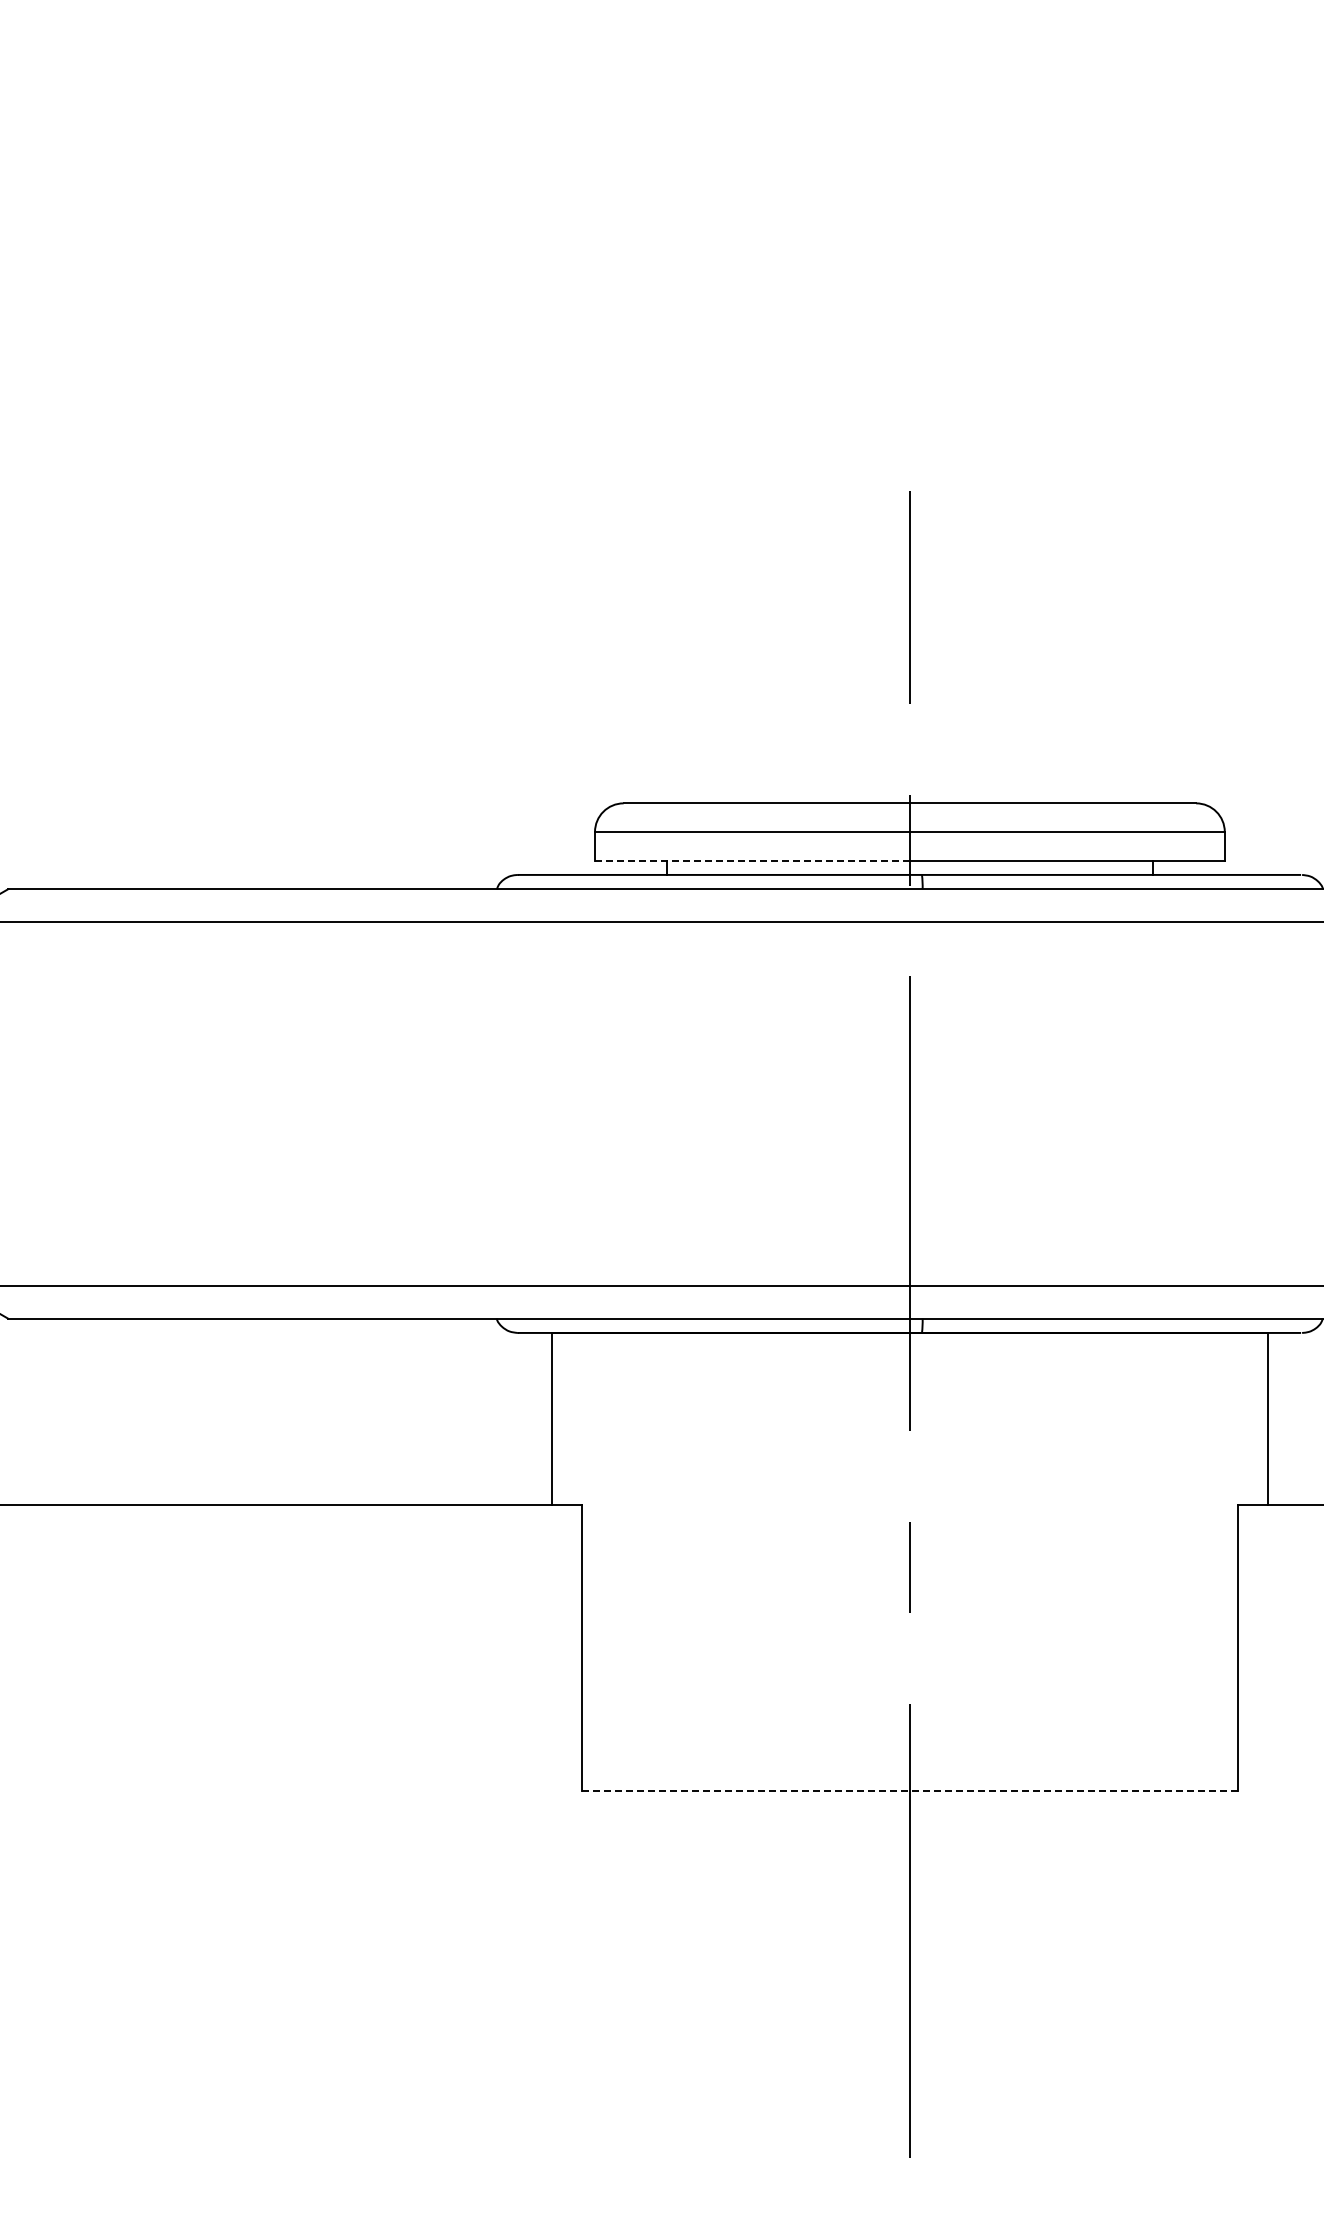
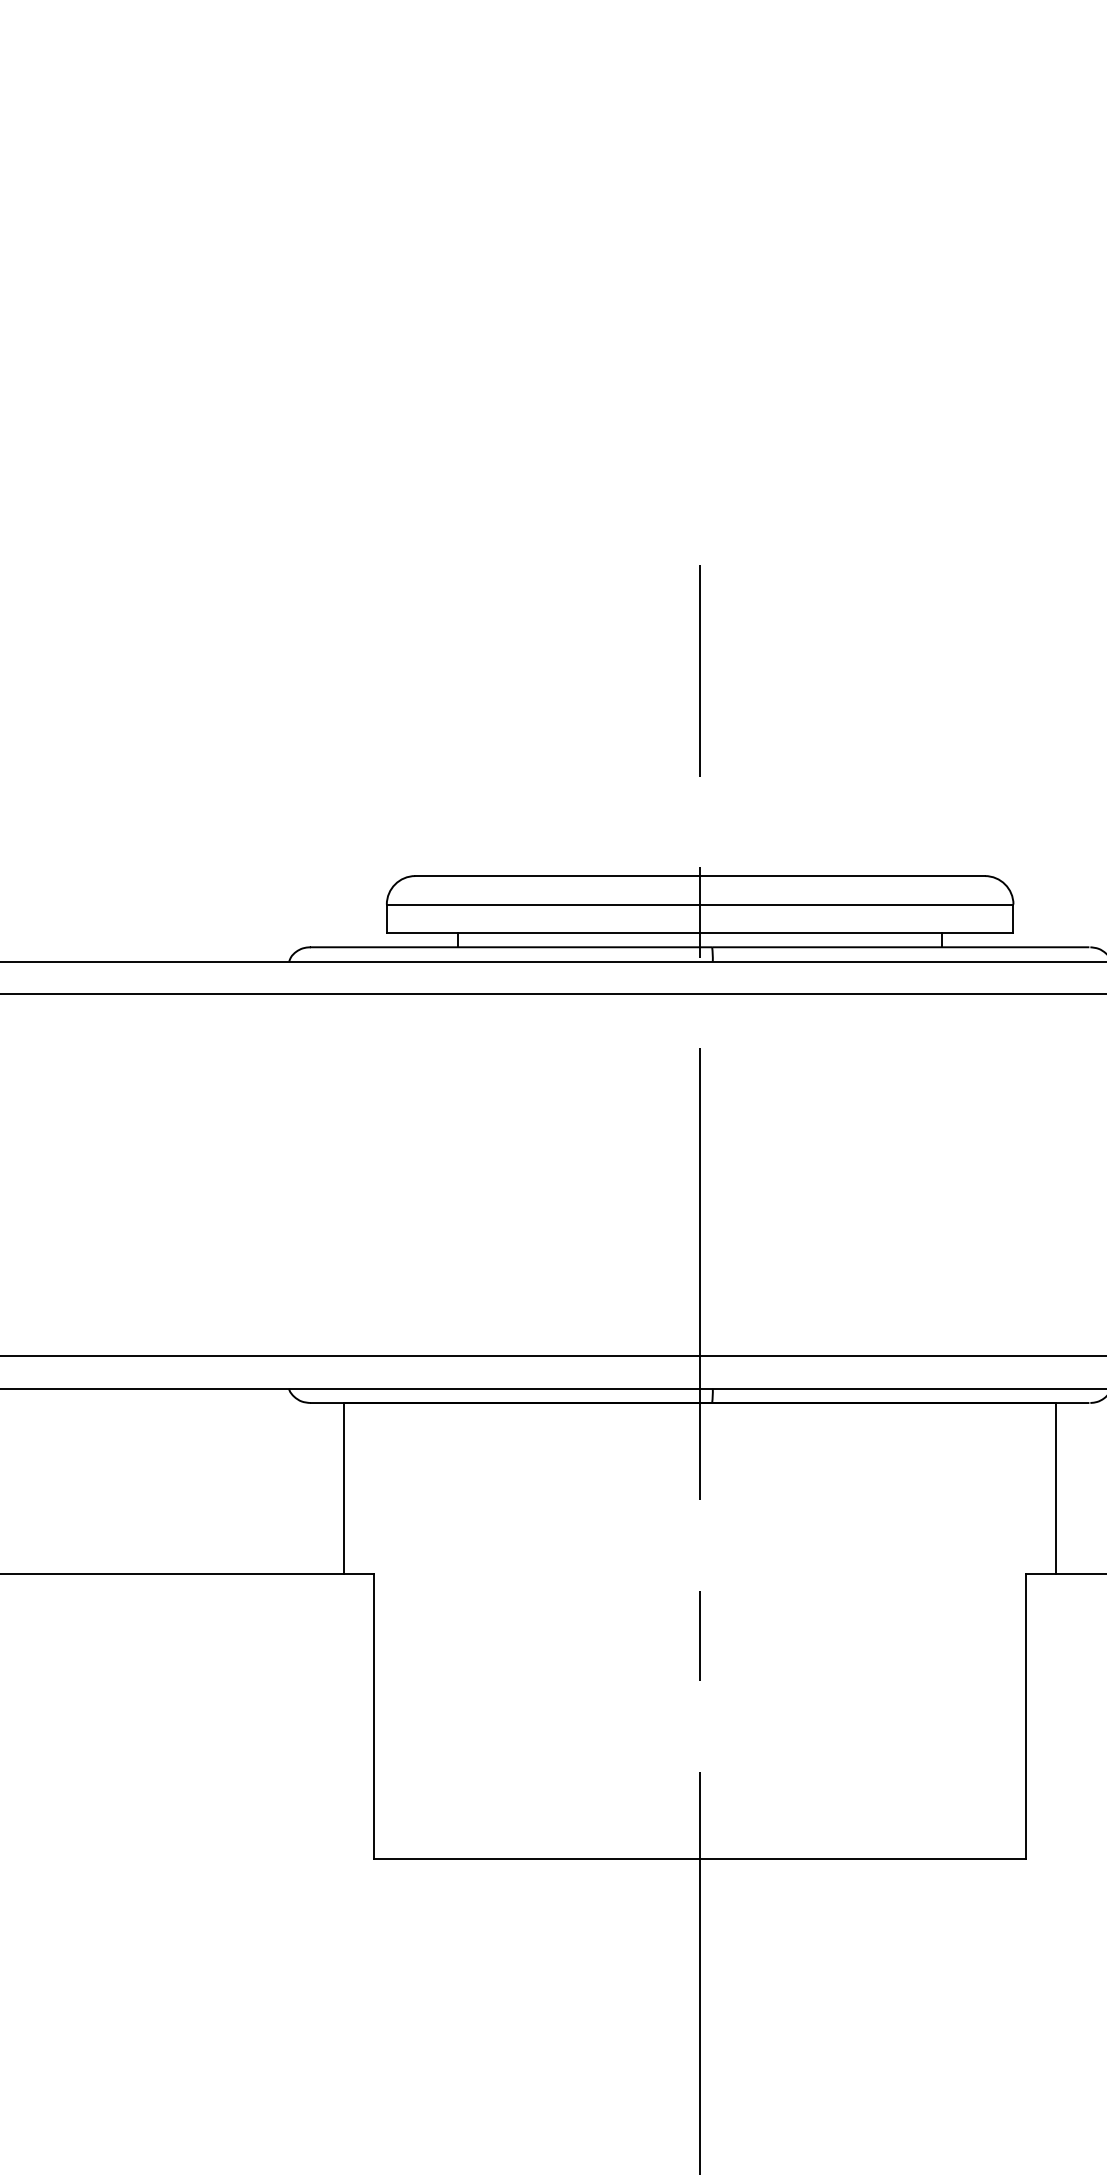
line: (752, 860) -> (543, 932), dashed -> solid
line: (909, 1791) -> (699, 1859), dashed -> solid

